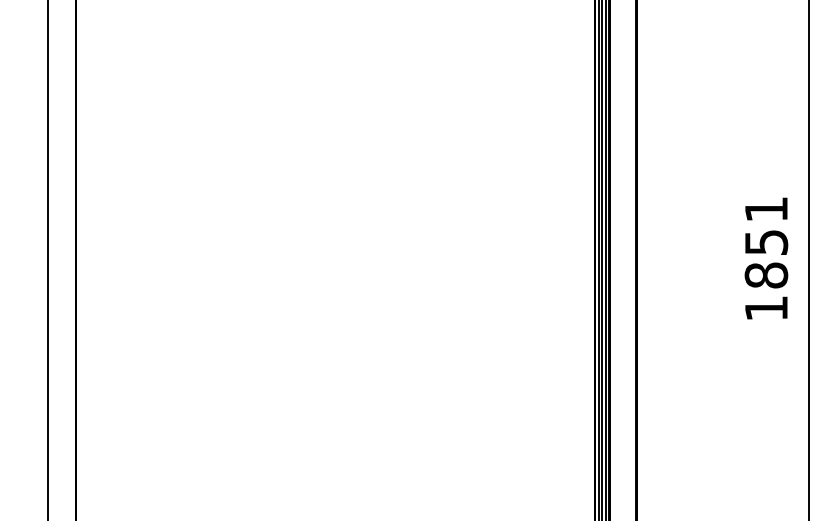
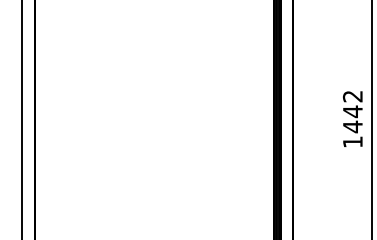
text: (765, 244) -> (352, 112), 1851 -> 1442

